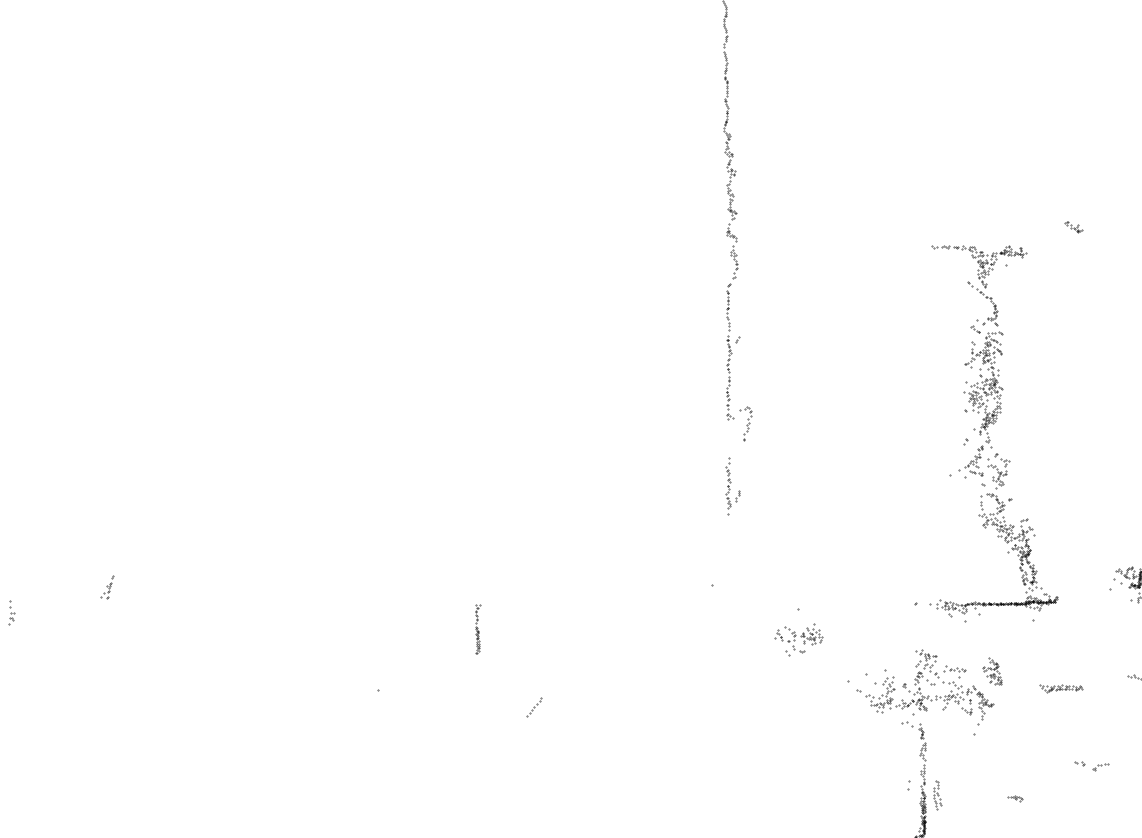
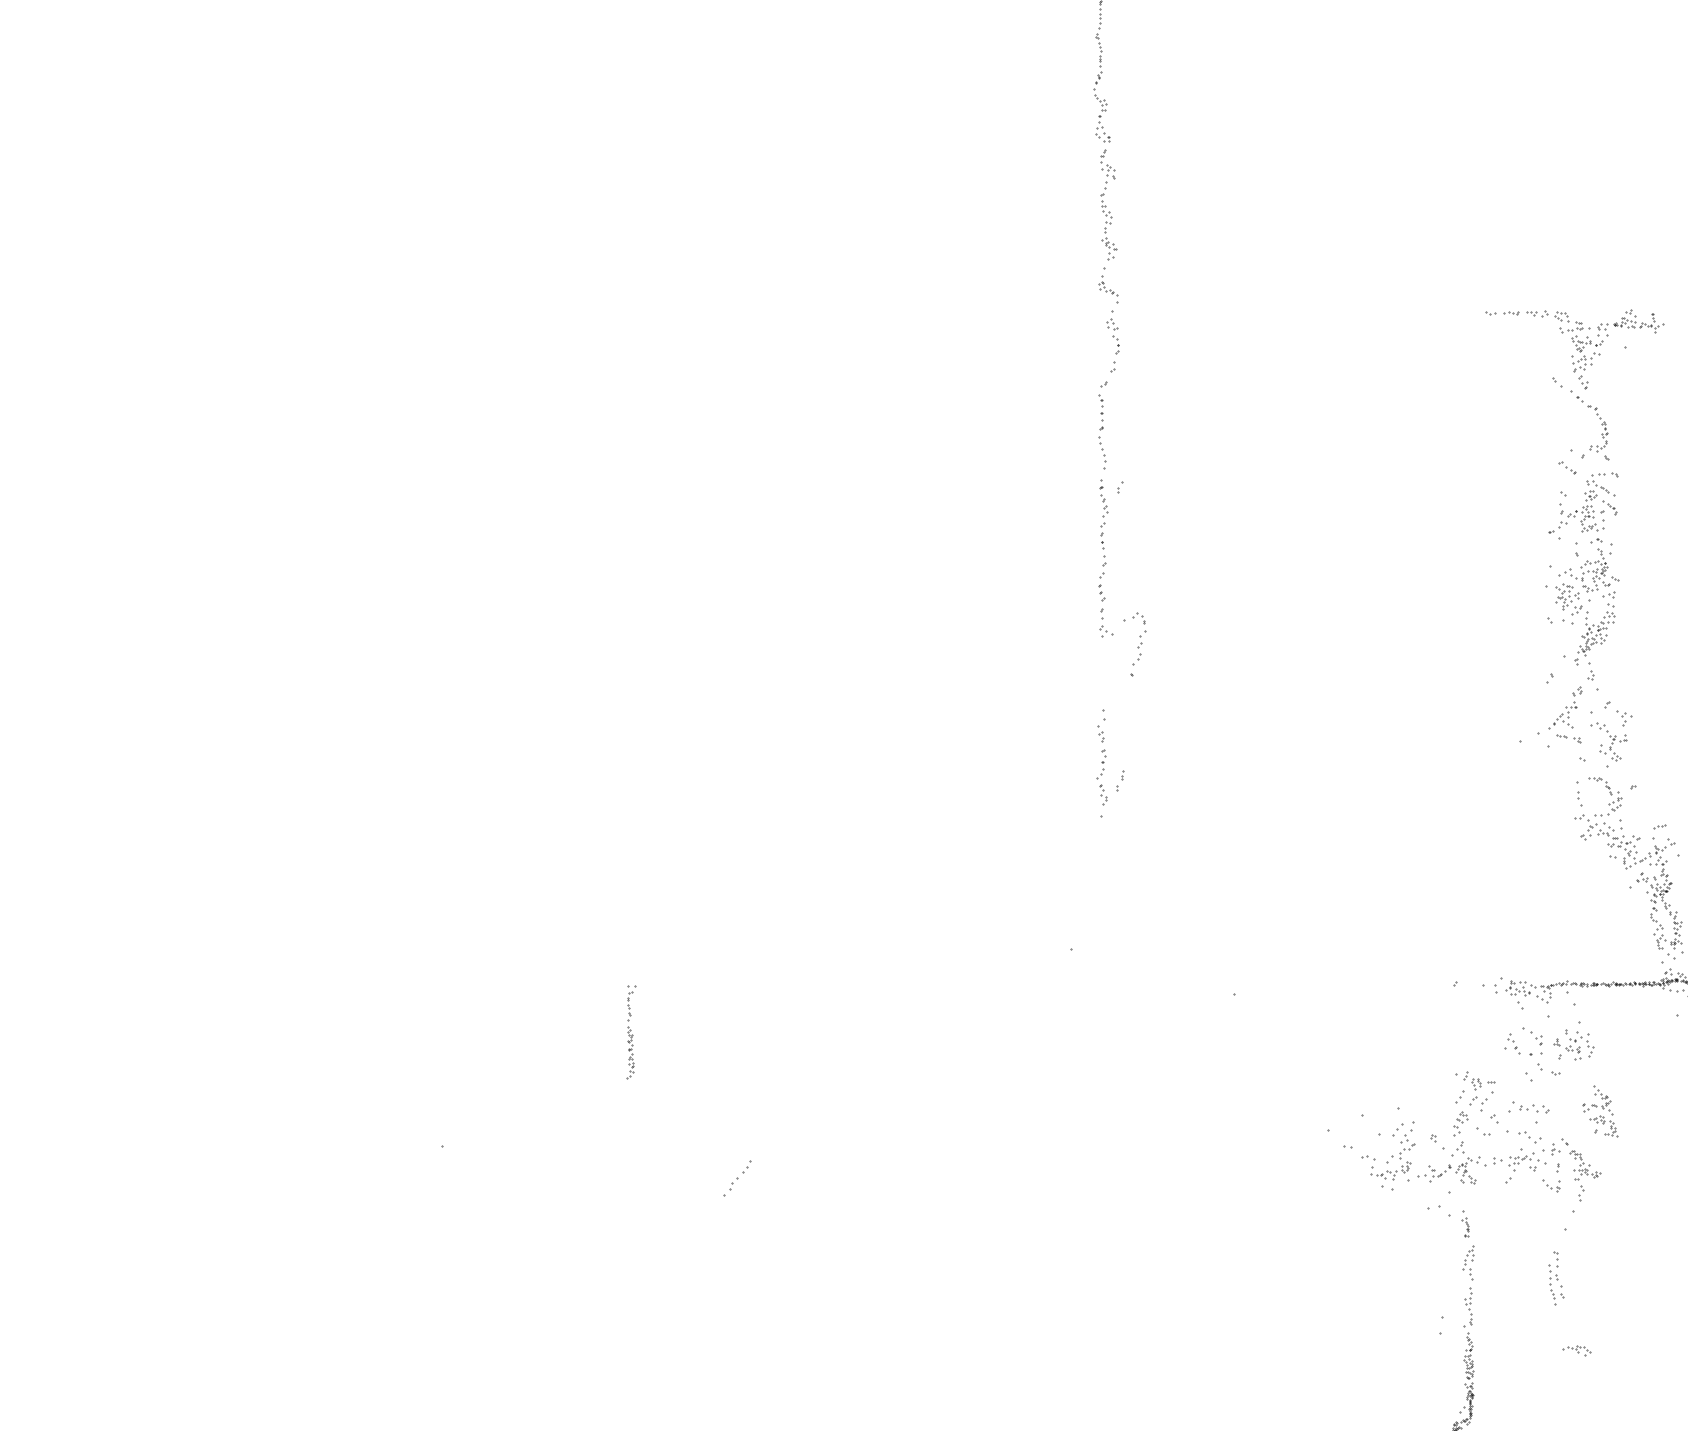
part: (798, 639) -> (1548, 1051), moved
part: (937, 795) -> (1556, 1279), moved
part: (1015, 798) -> (1577, 1350), moved

